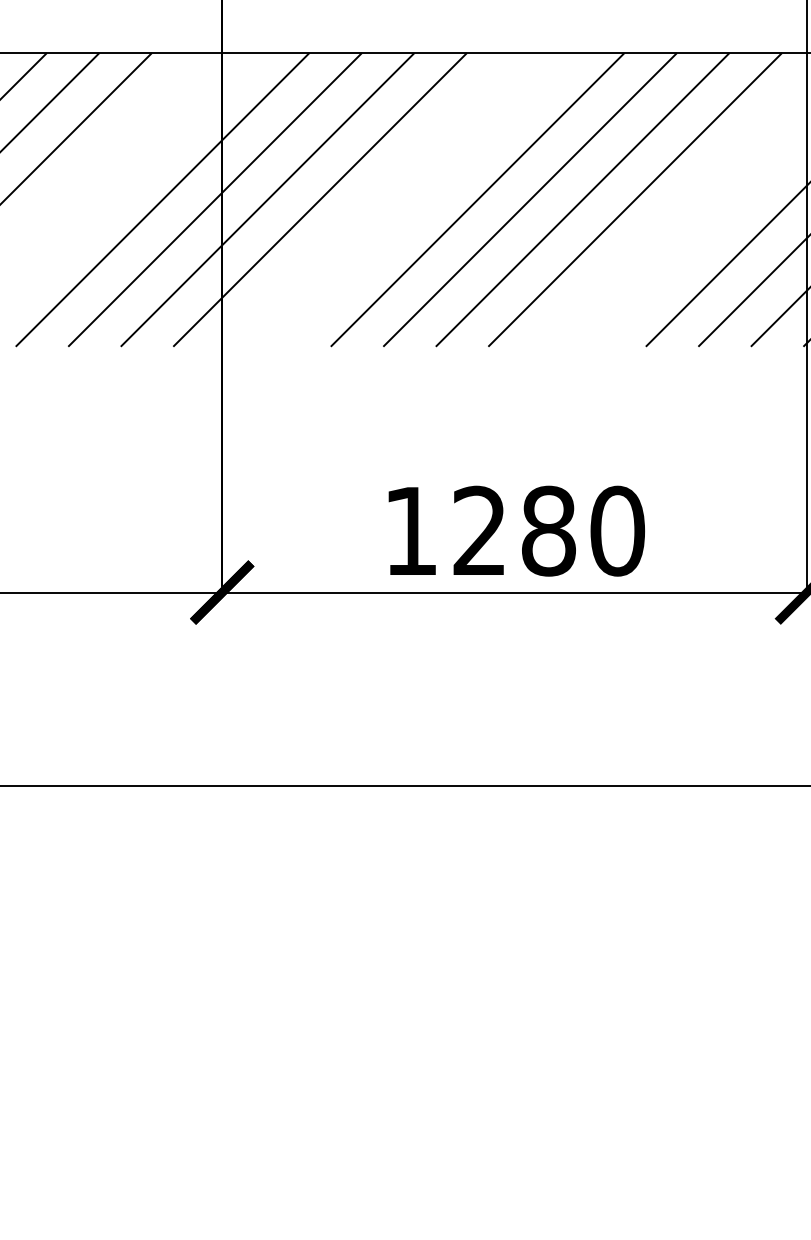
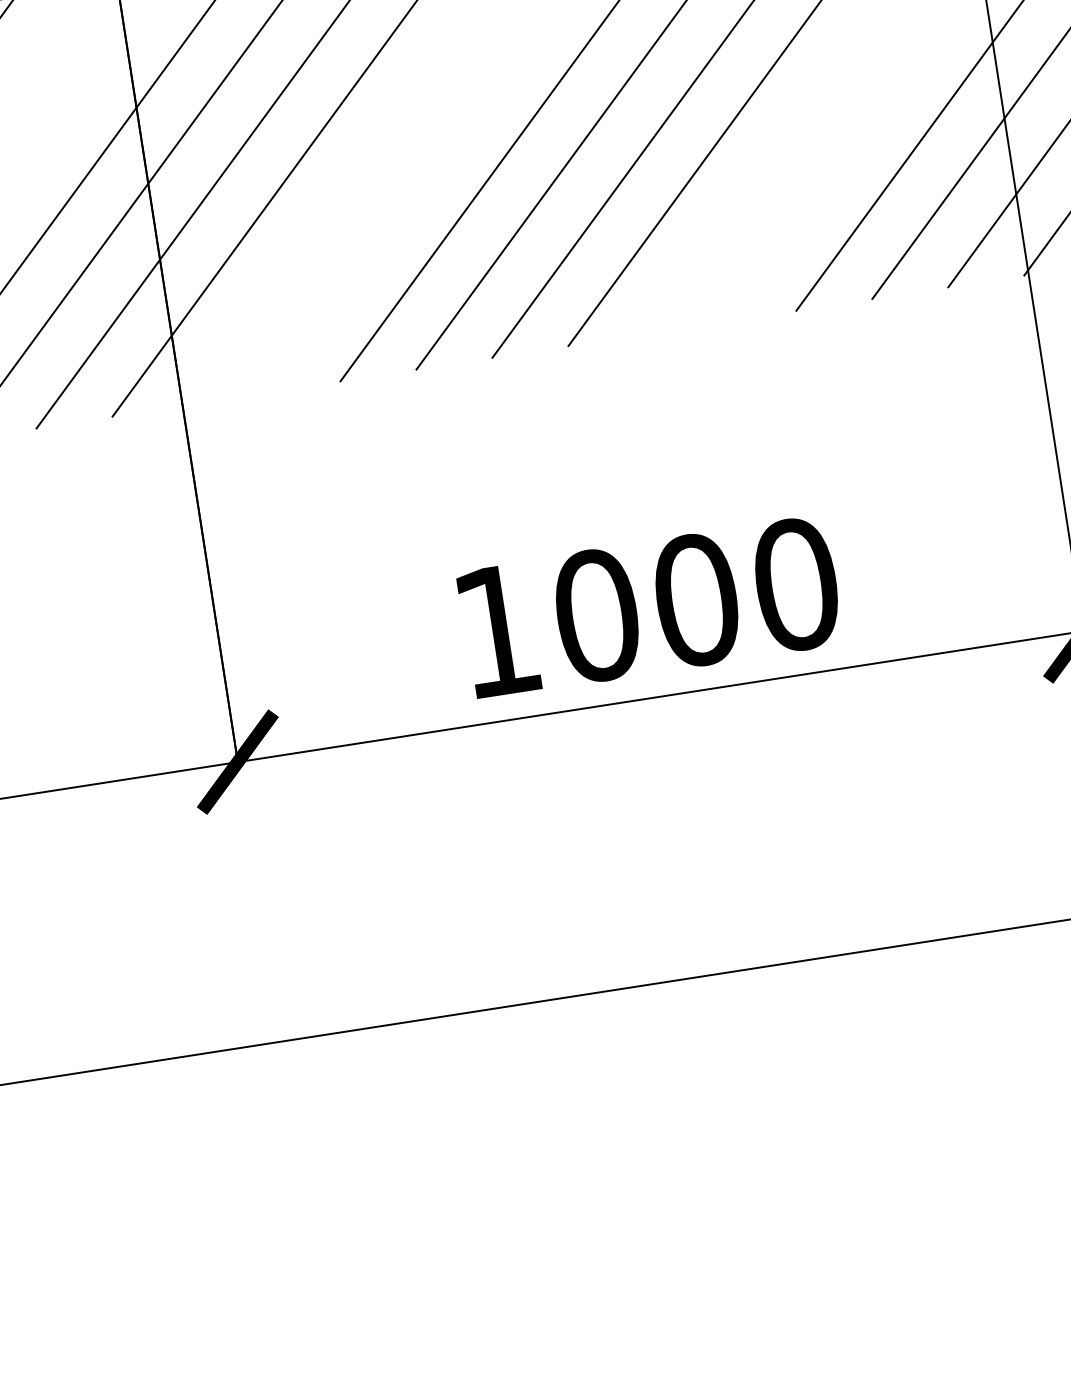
text: (514, 530) -> (646, 606), 1280 -> 1000

